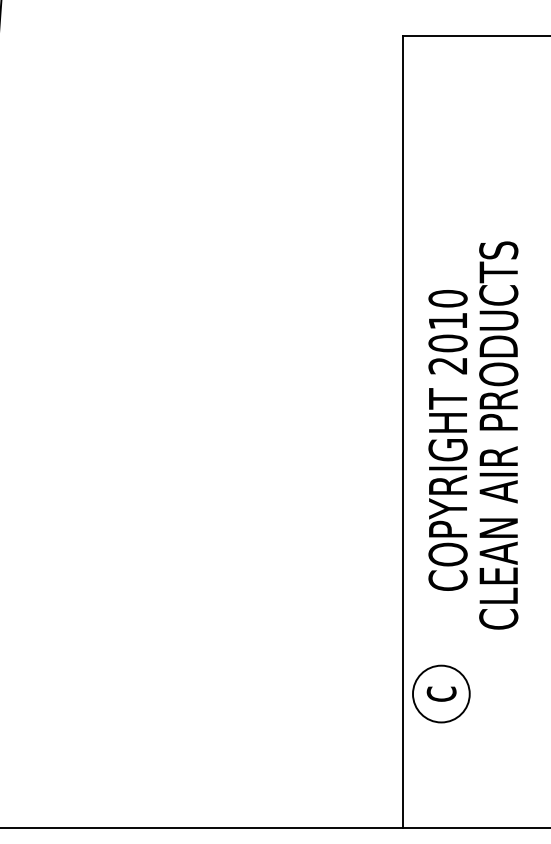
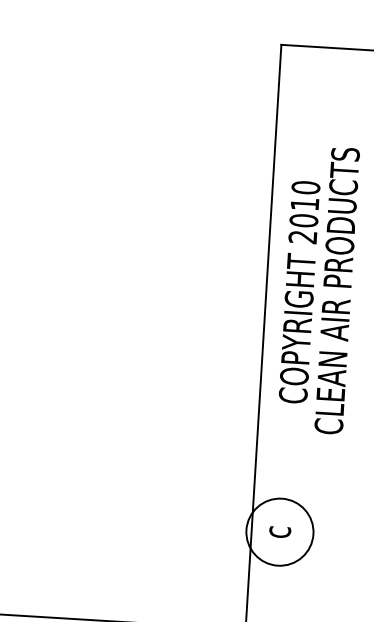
text: (473, 435) -> (318, 289), moved
circle: (440, 693) -> (279, 531), size x1.6

